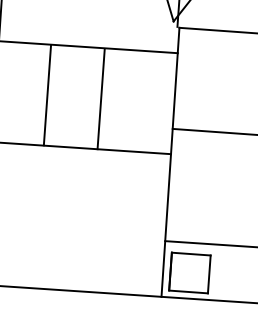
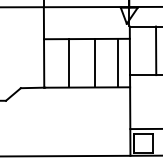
line: (231, 81) -> (156, 50), added
line: (148, 102) -> (117, 63), added

